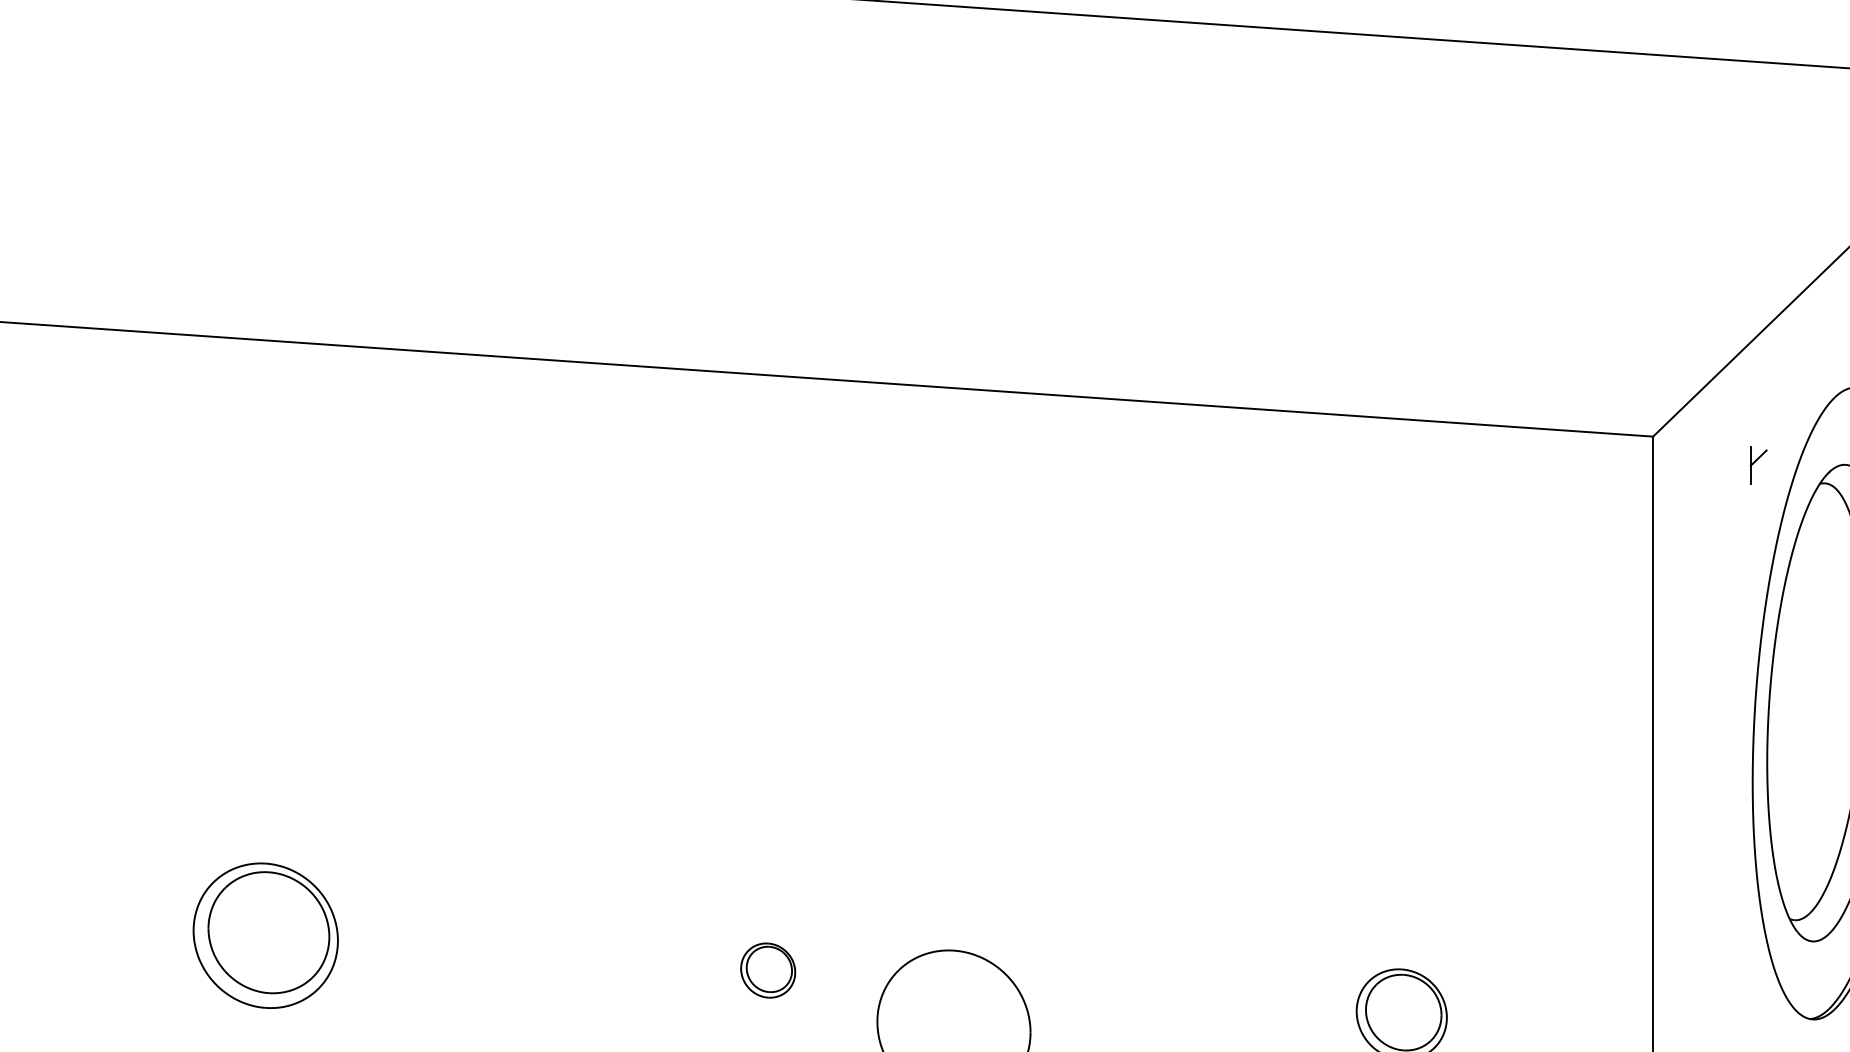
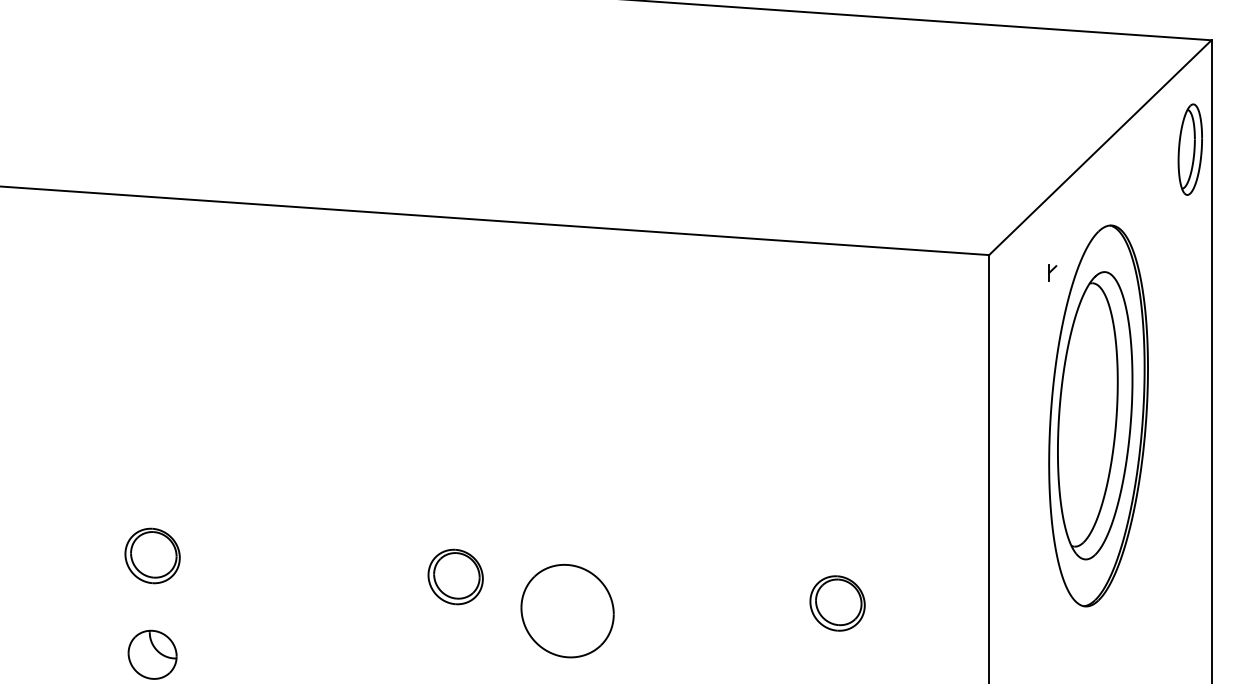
part: (1758, 465) -> (1052, 272), size x0.71
part: (265, 934) -> (152, 555), size x0.62
part: (767, 969) -> (455, 576), size x1.67

